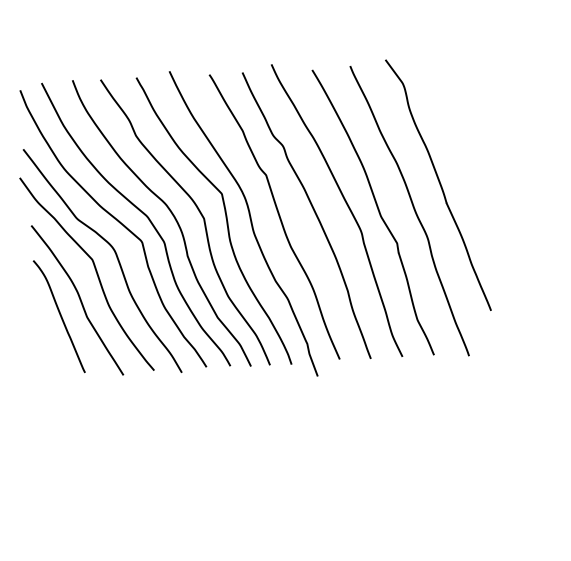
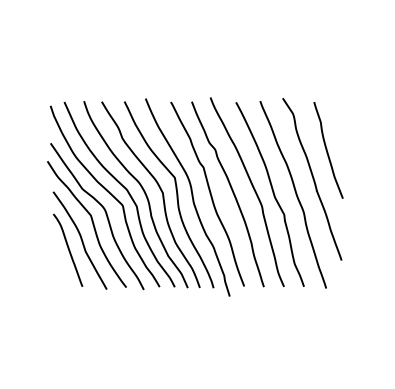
curve: (460, 138) -> (327, 150), added

